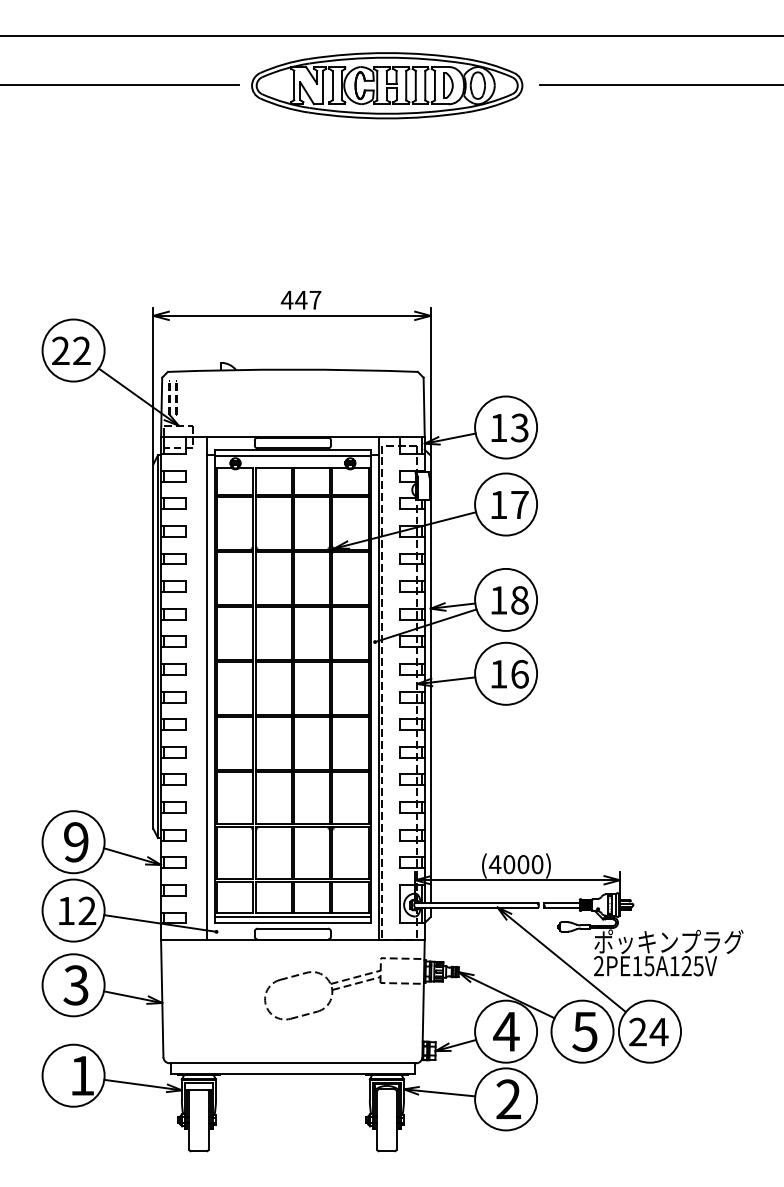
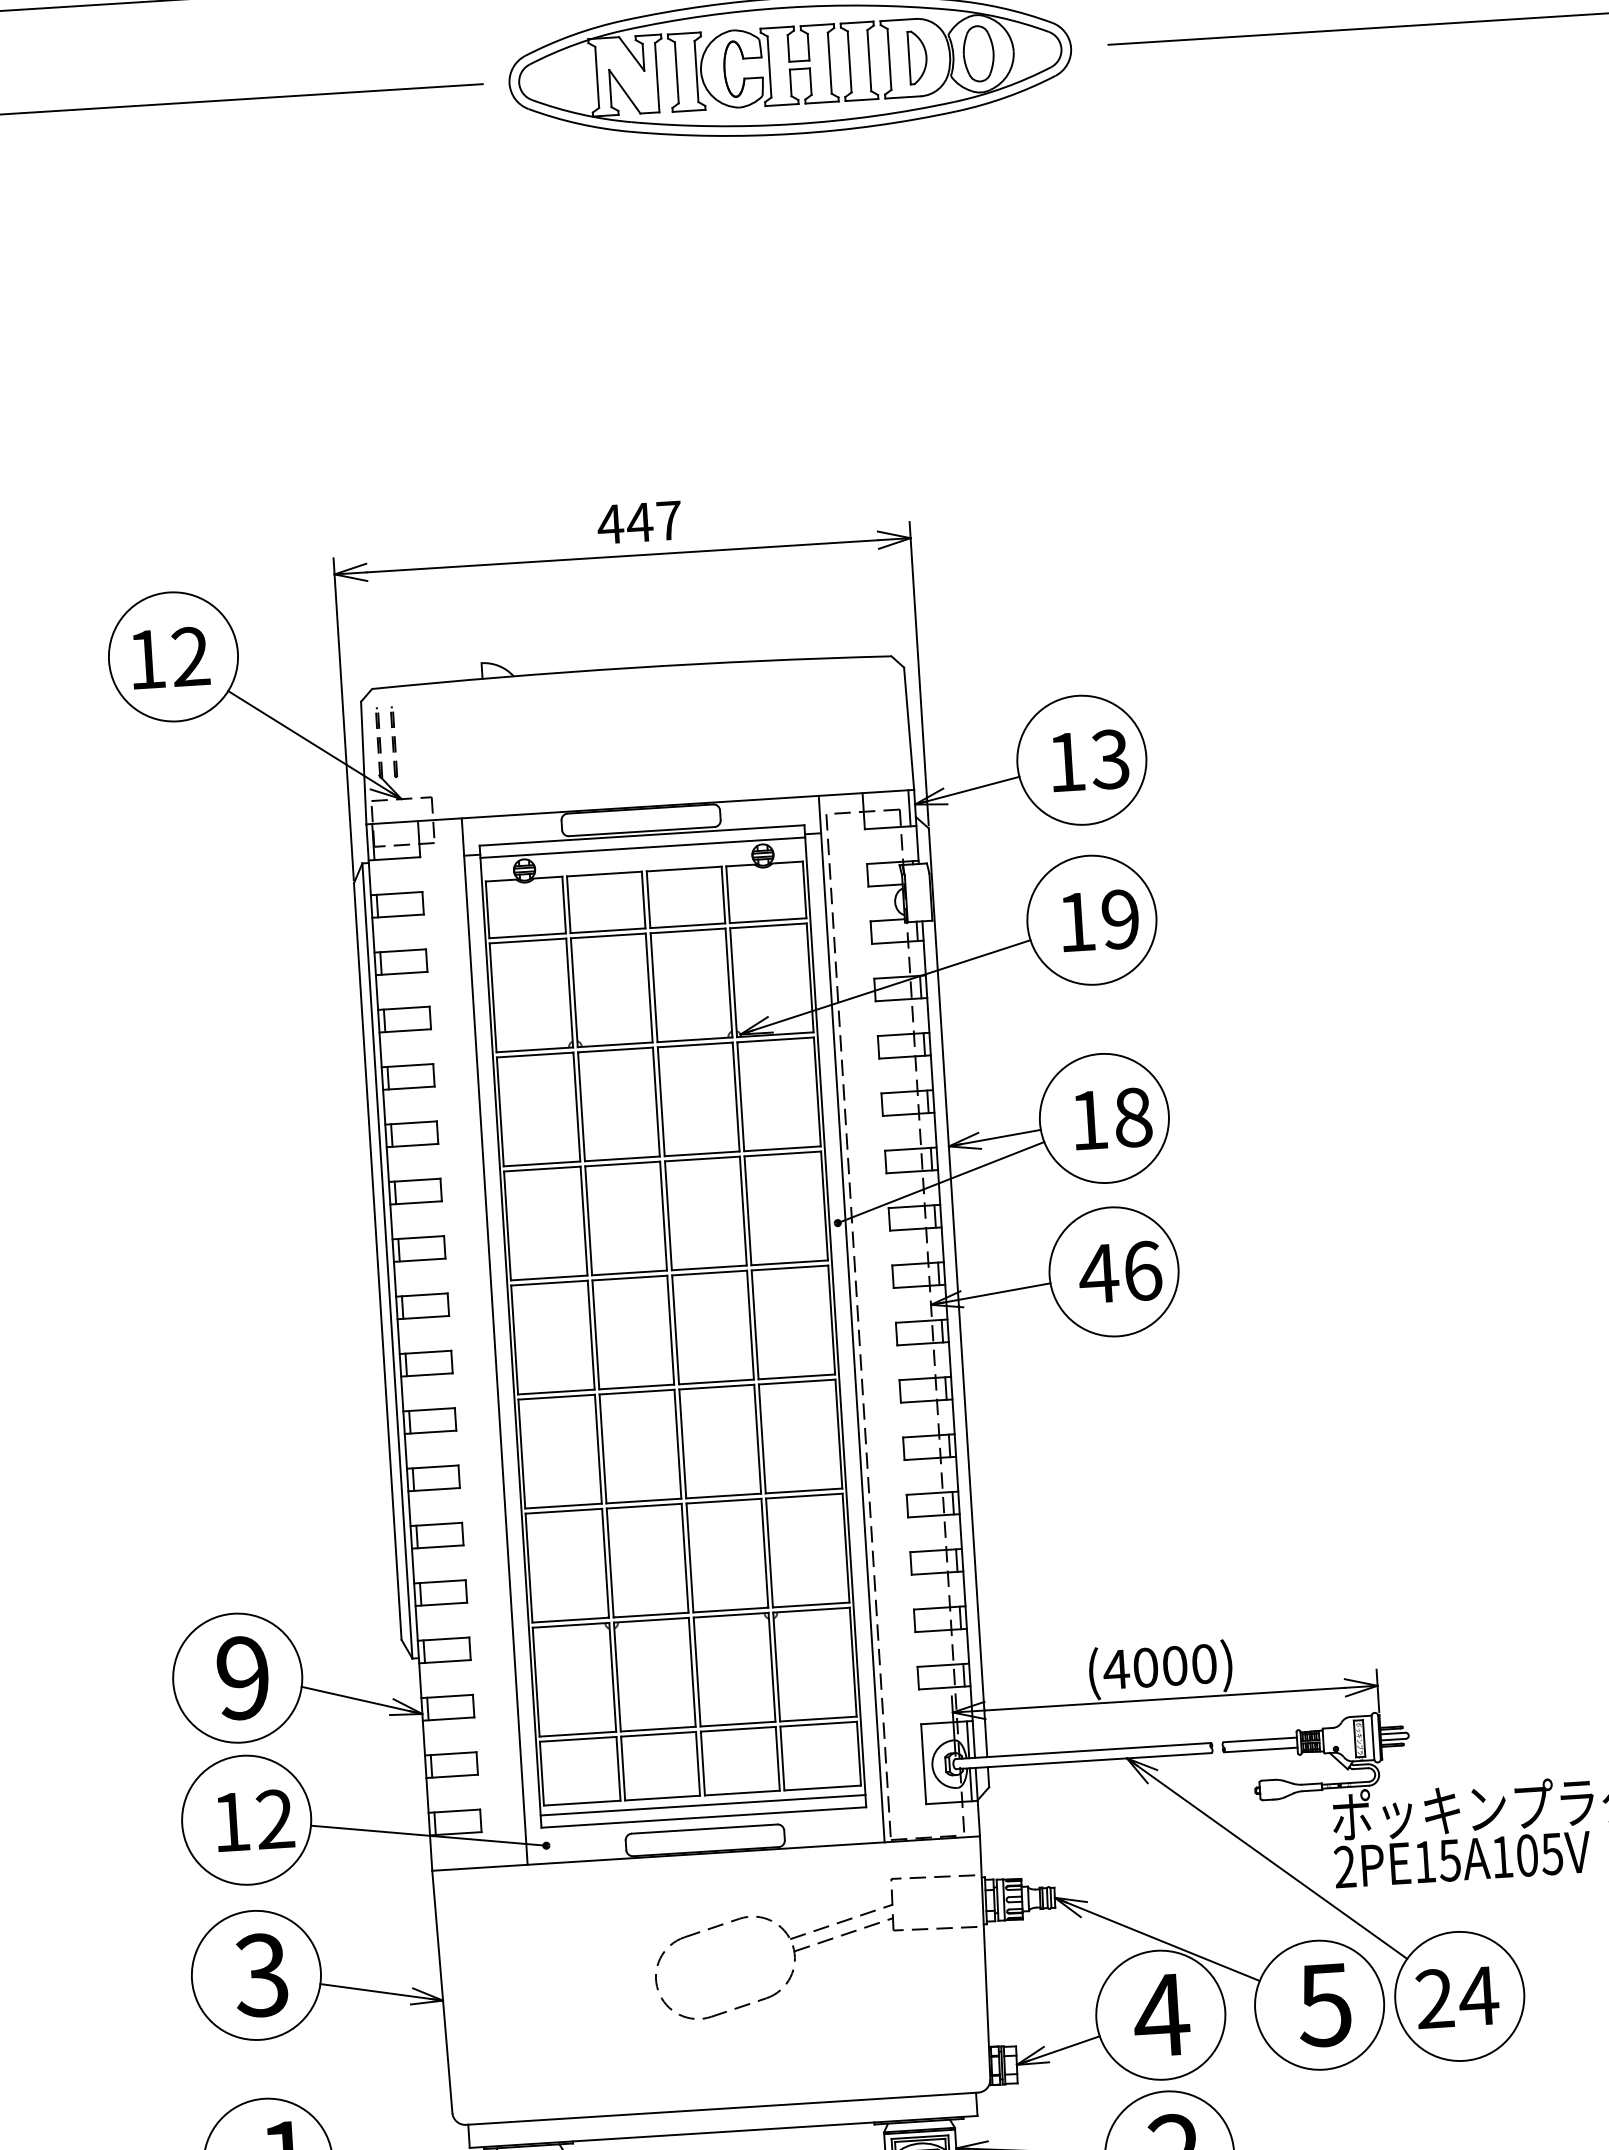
text: (60, 350) -> (146, 658), 22 -> 12
text: (519, 504) -> (1119, 918), 17 -> 19
text: (498, 674) -> (1098, 1274), 16 -> 46
text: (686, 966) -> (1527, 1856), 2PE15A125V -> 2PE15A105V

